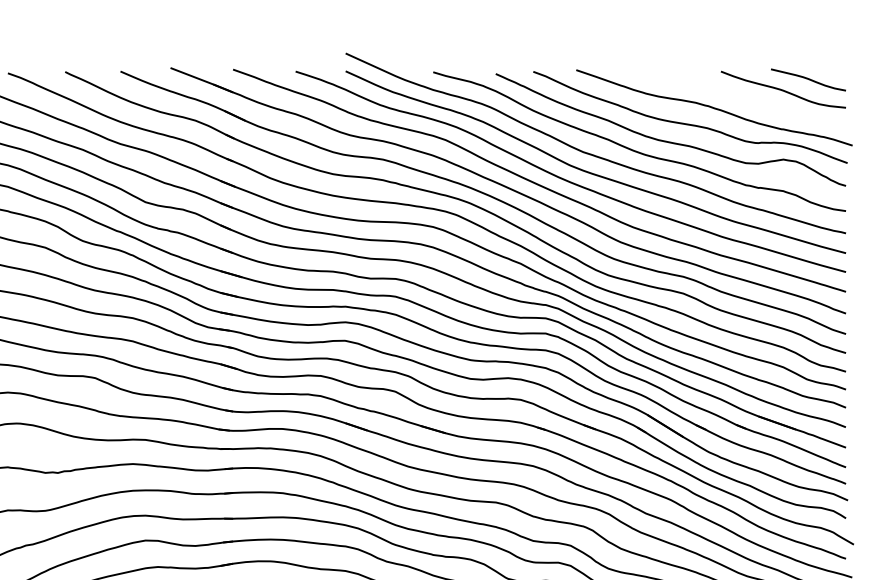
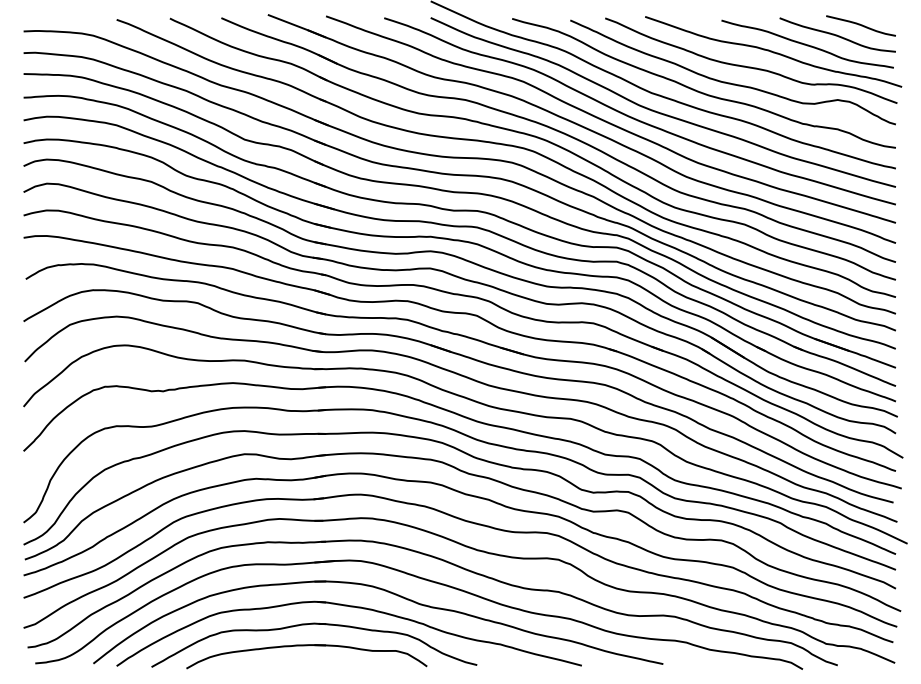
curve: (750, 99) -> (807, 44), added

